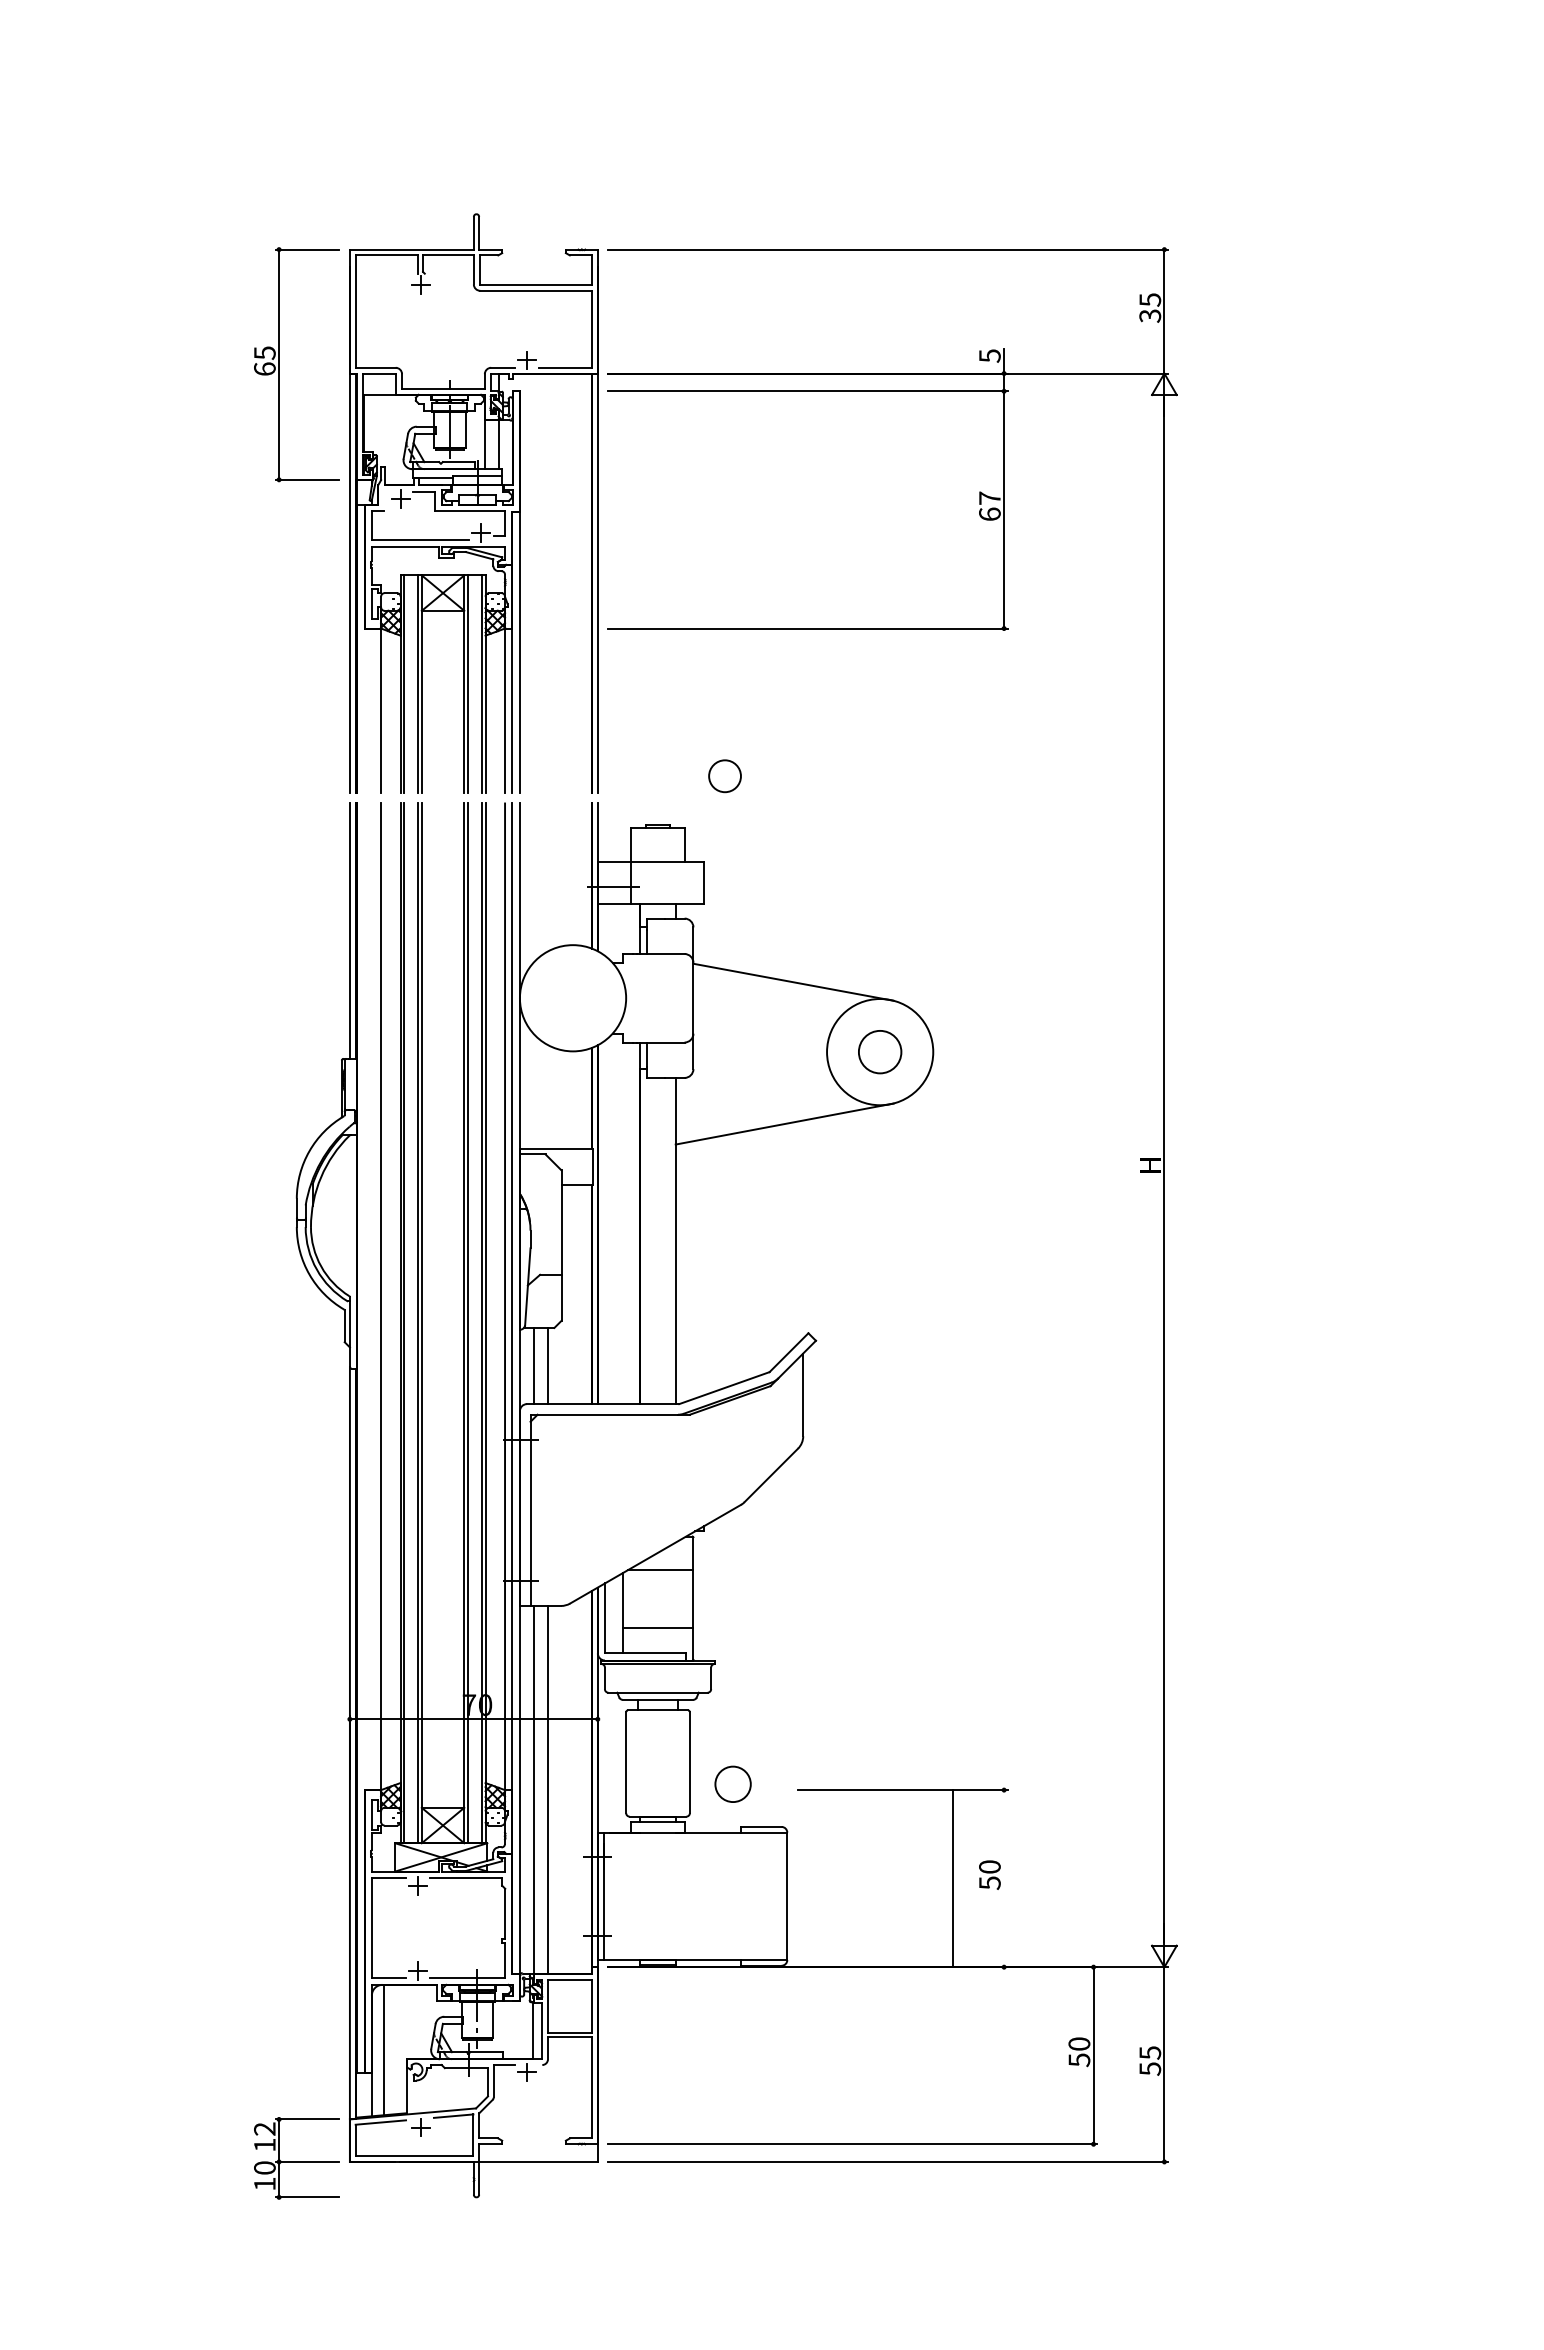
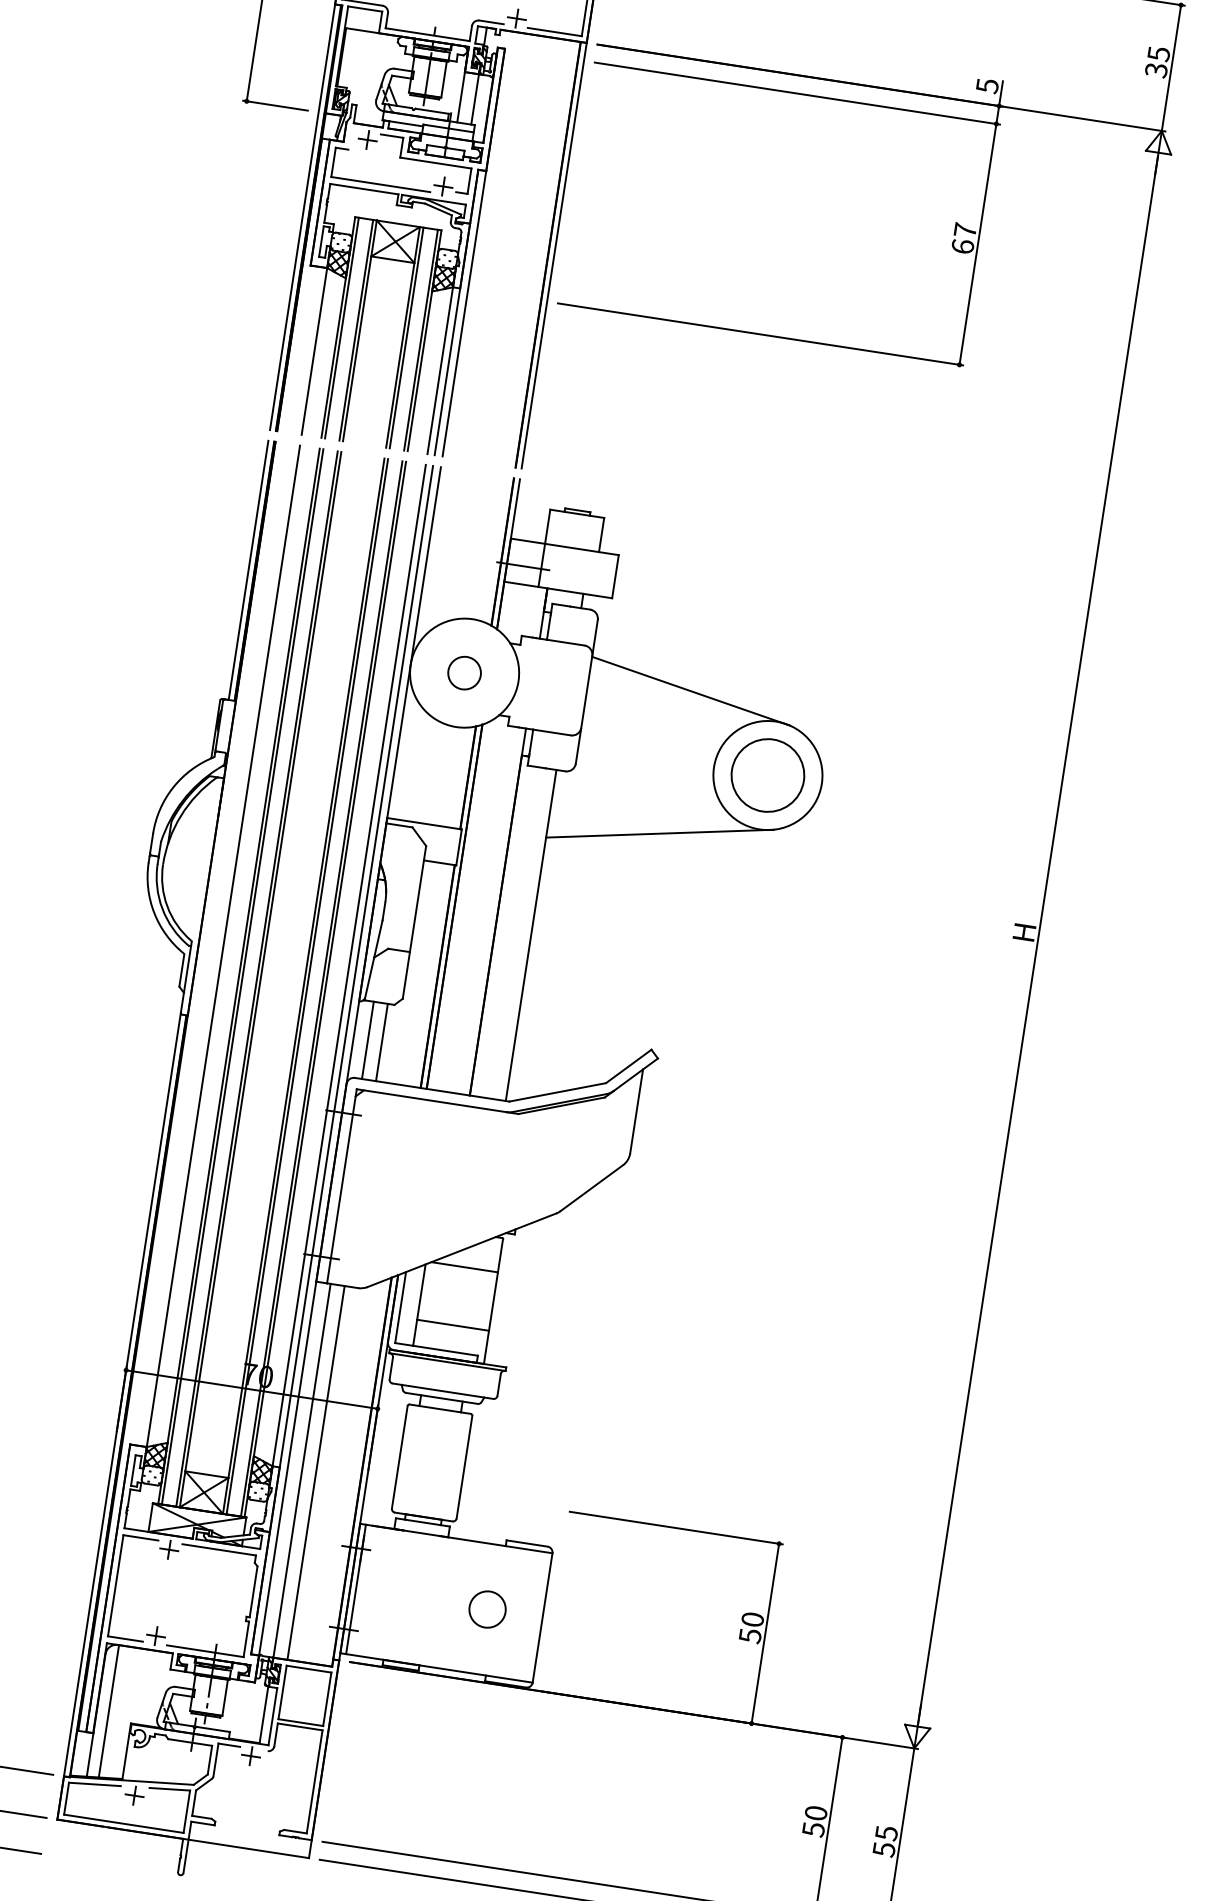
circle: (724, 776) -> (464, 673), moved
circle: (879, 1051) -> (767, 774), size x1.67
circle: (732, 1783) -> (487, 1608), moved
line: (953, 1878) -> (765, 1633), moved

